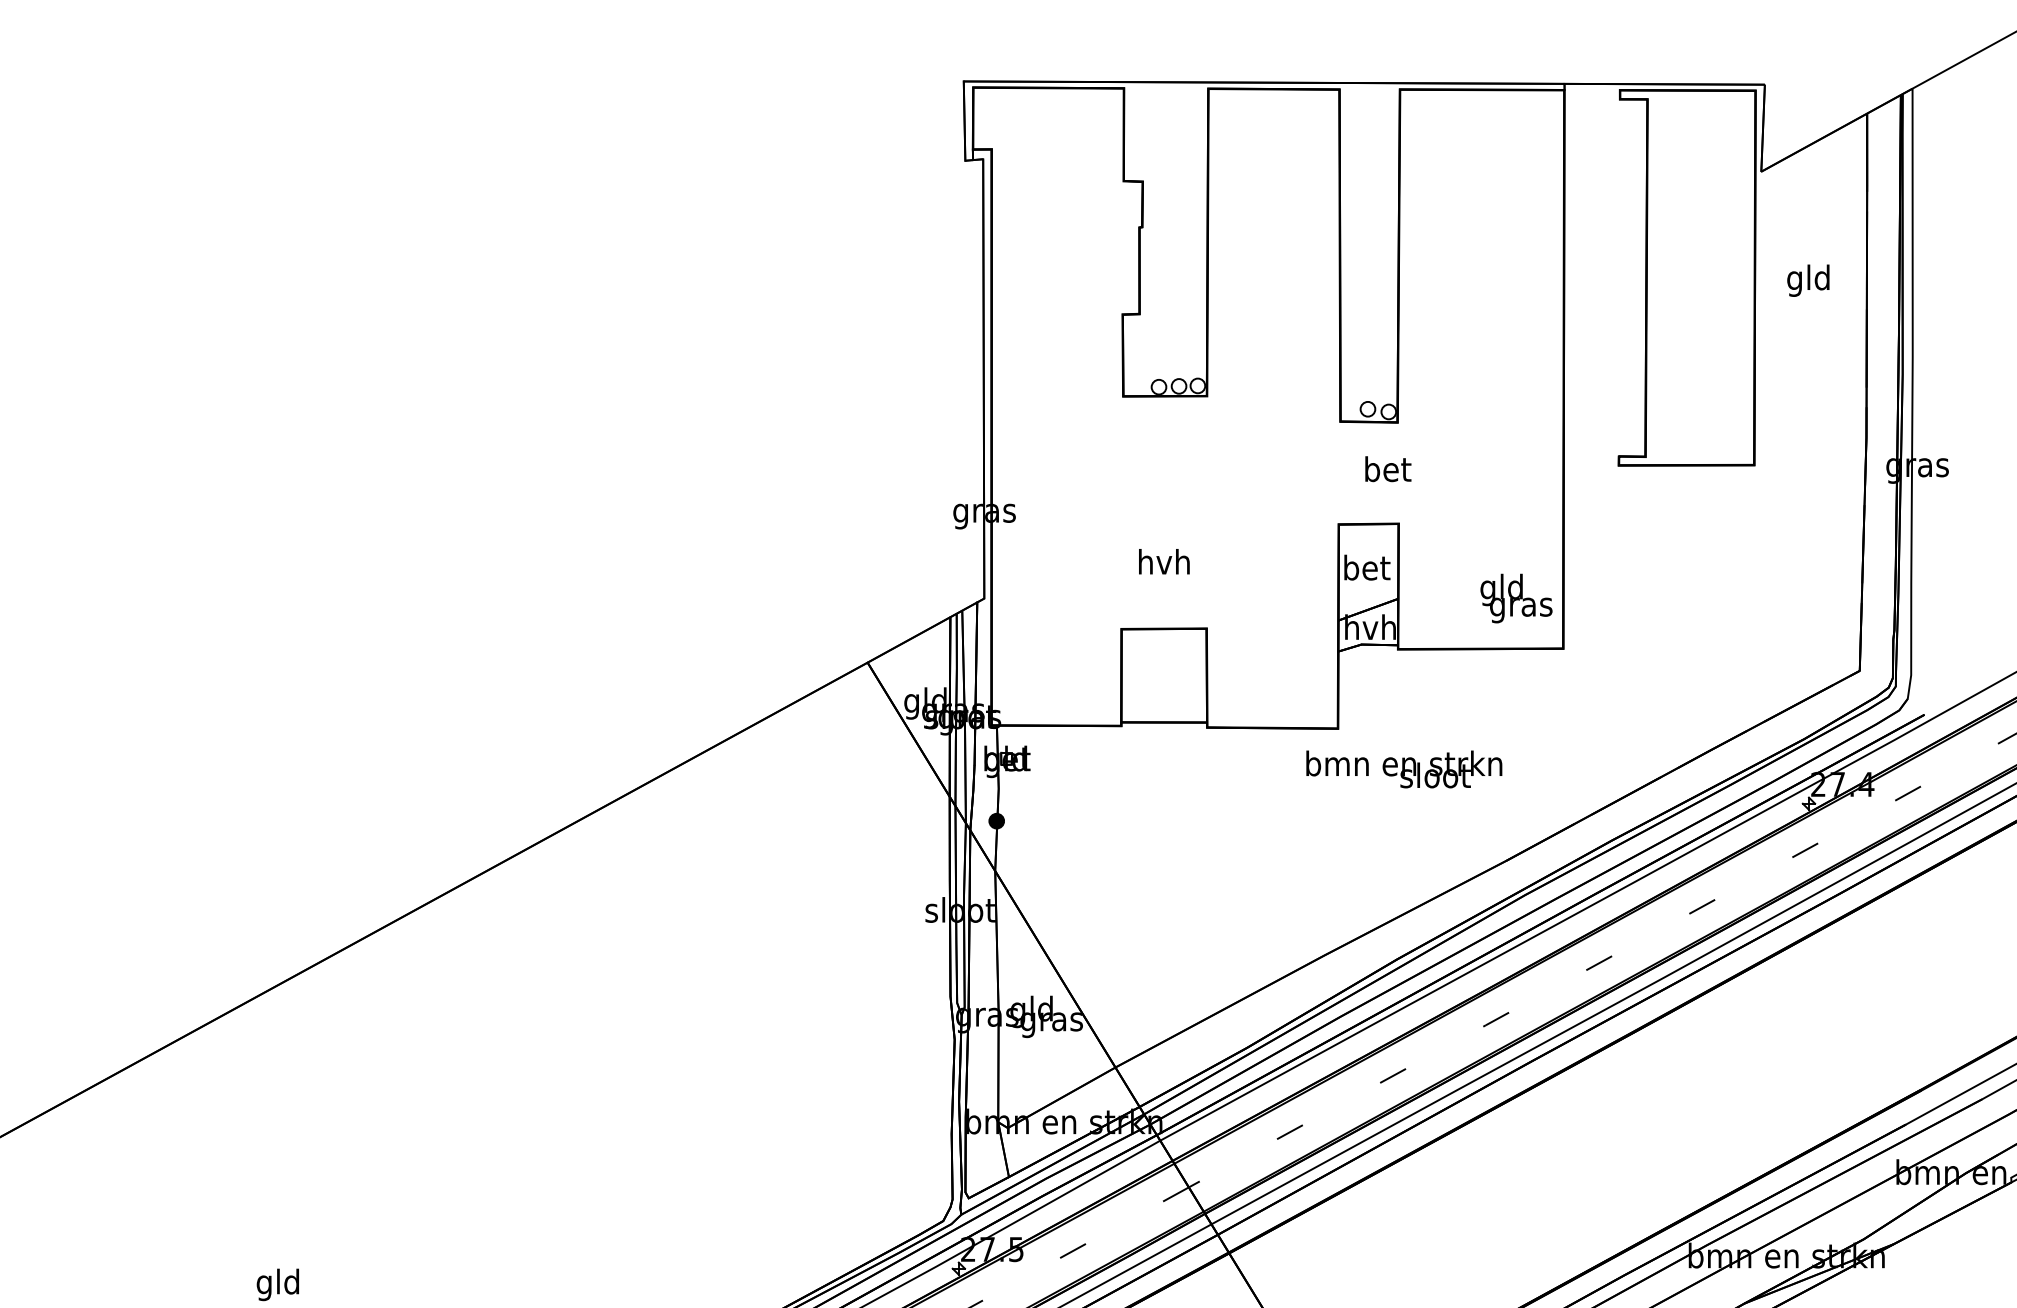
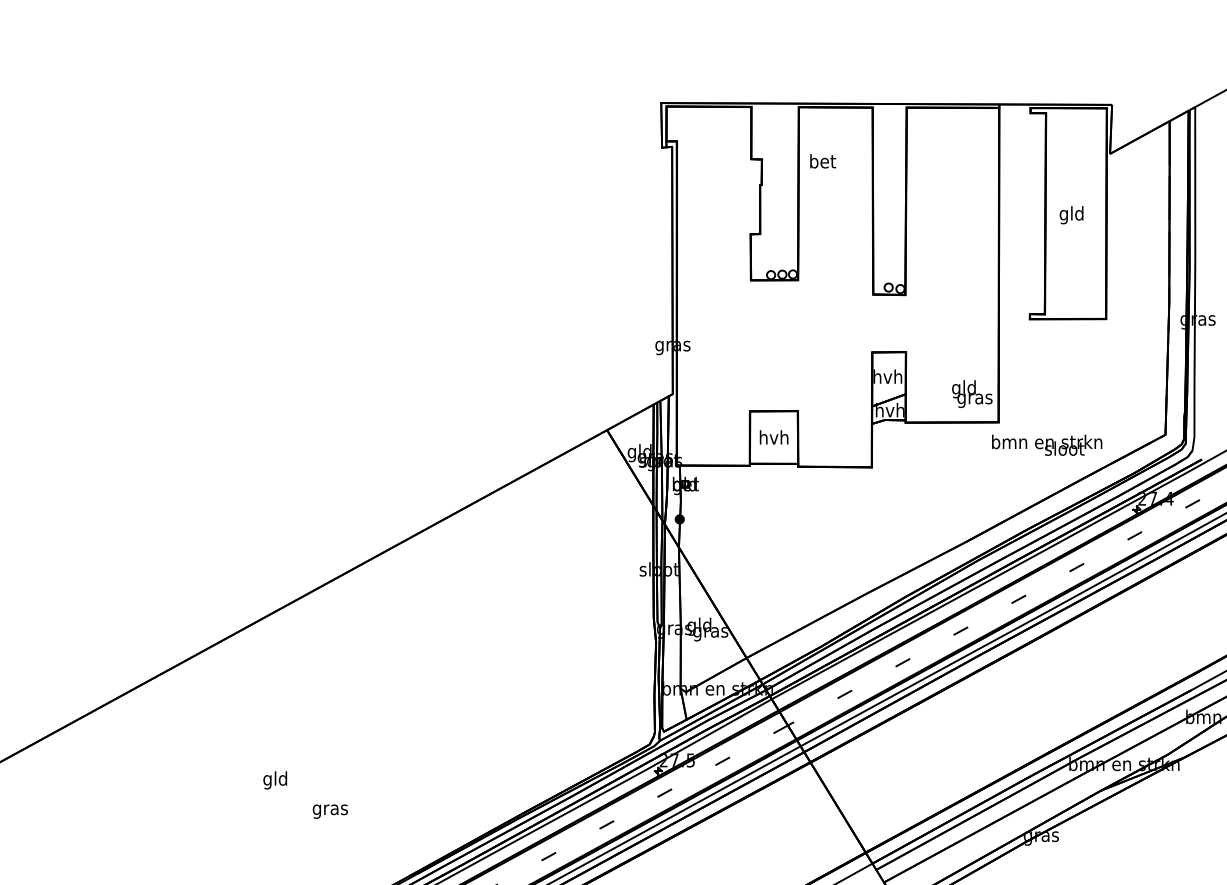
text: (1808, 281) -> (1071, 215), moved
text: (1388, 469) -> (823, 161), moved
text: (1163, 561) -> (773, 437), moved
text: (1365, 567) -> (887, 376), bet -> hvh
text: (1404, 768) -> (1047, 444), moved

